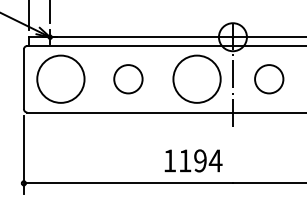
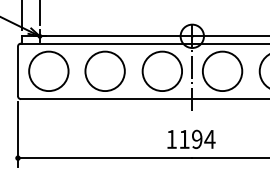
circle: (127, 79) -> (104, 71), size x1.67
circle: (269, 79) -> (222, 71), size x1.67
text: (193, 159) -> (191, 138), moved

